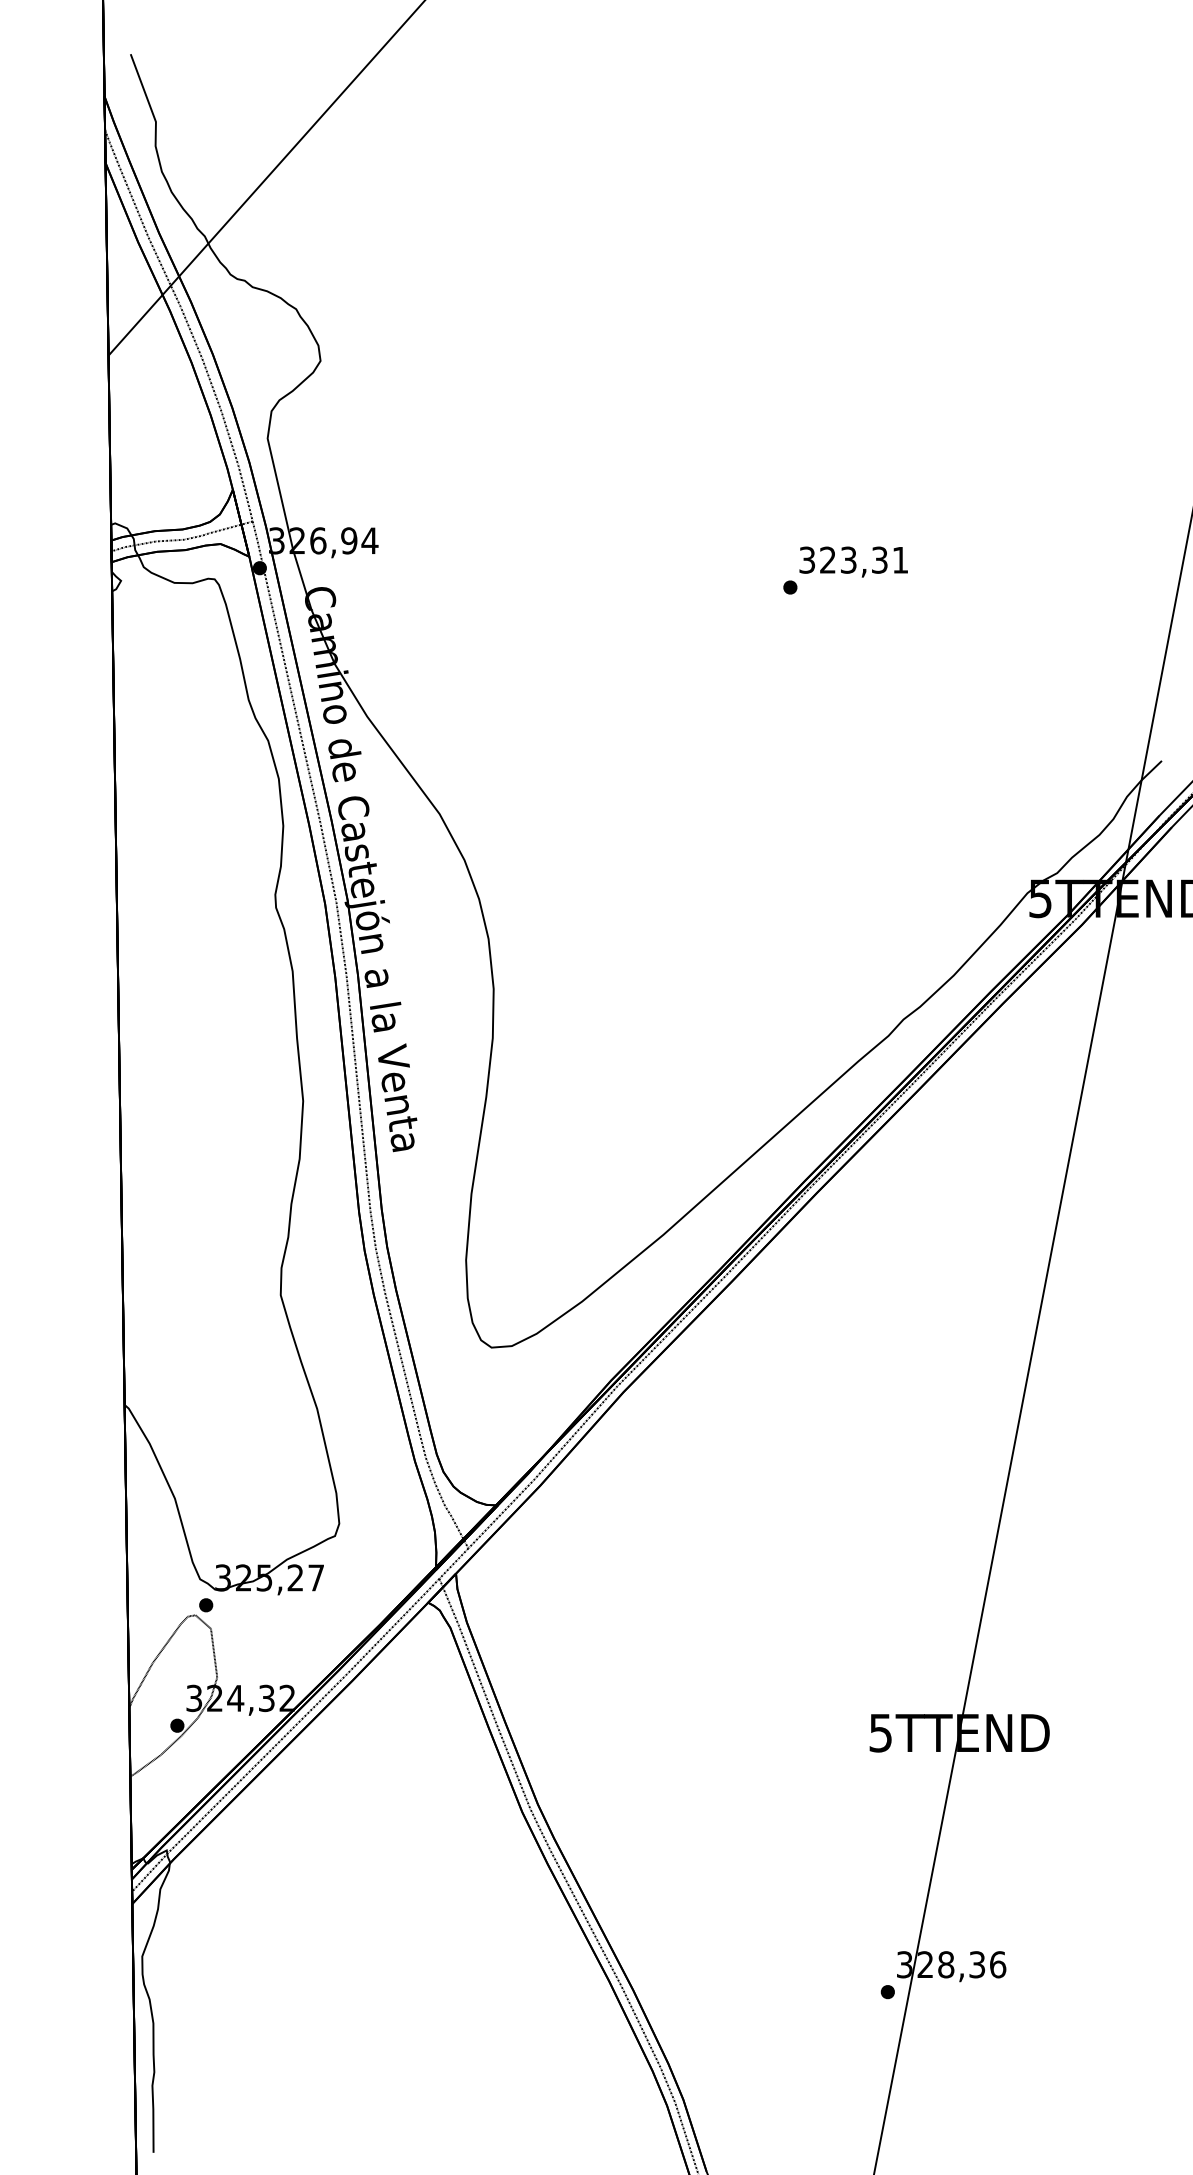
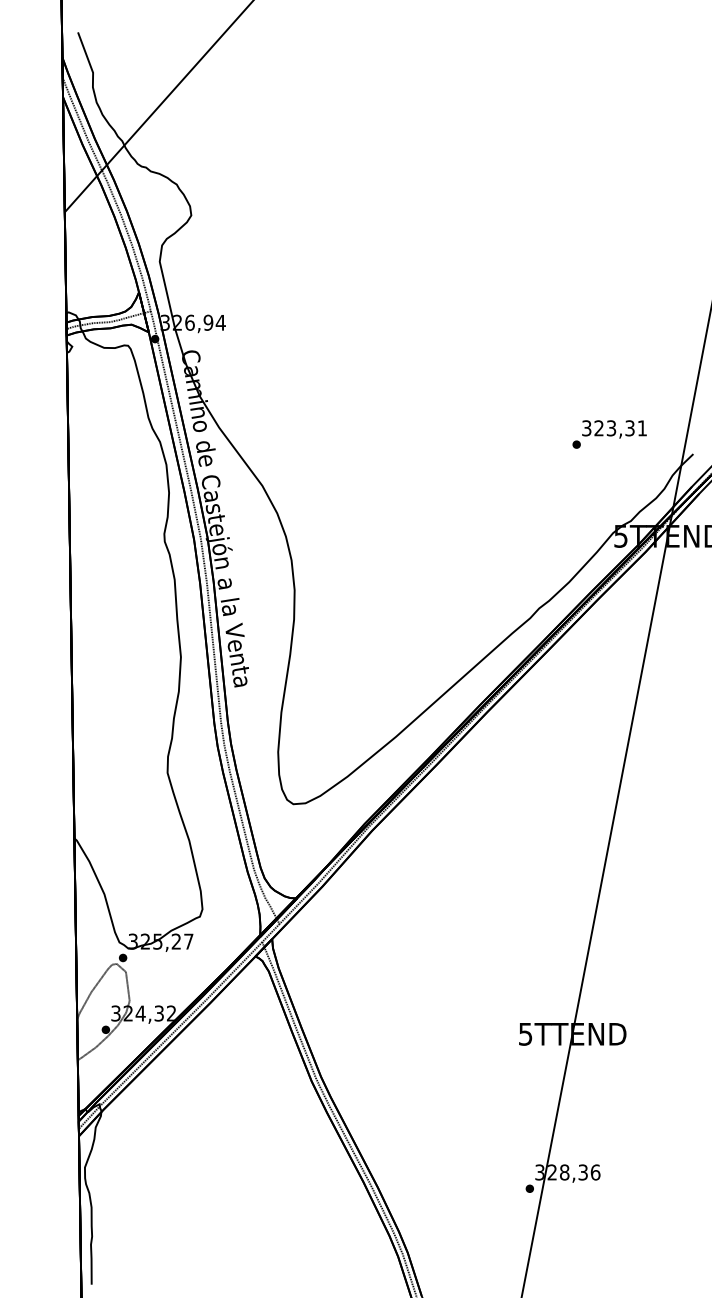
text: (845, 570) -> (609, 434), moved

